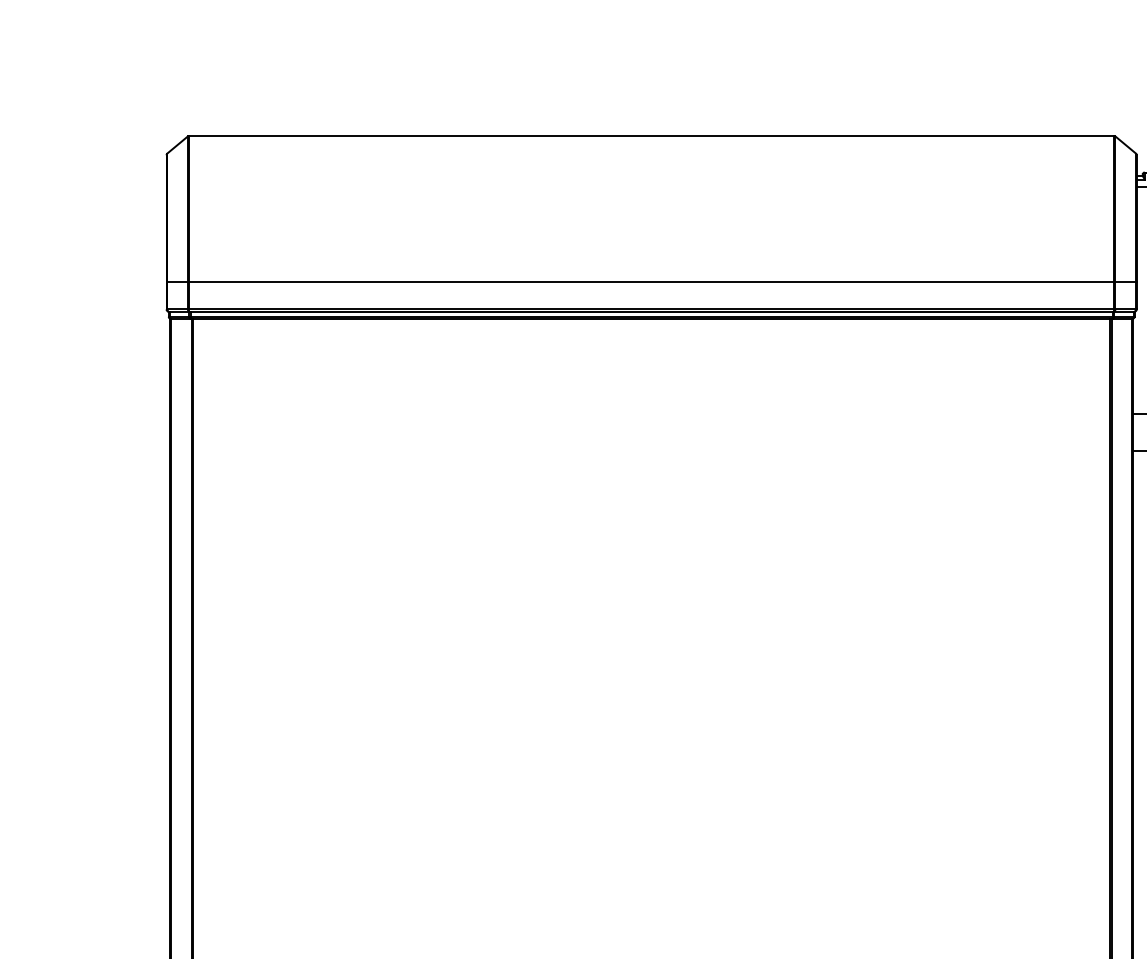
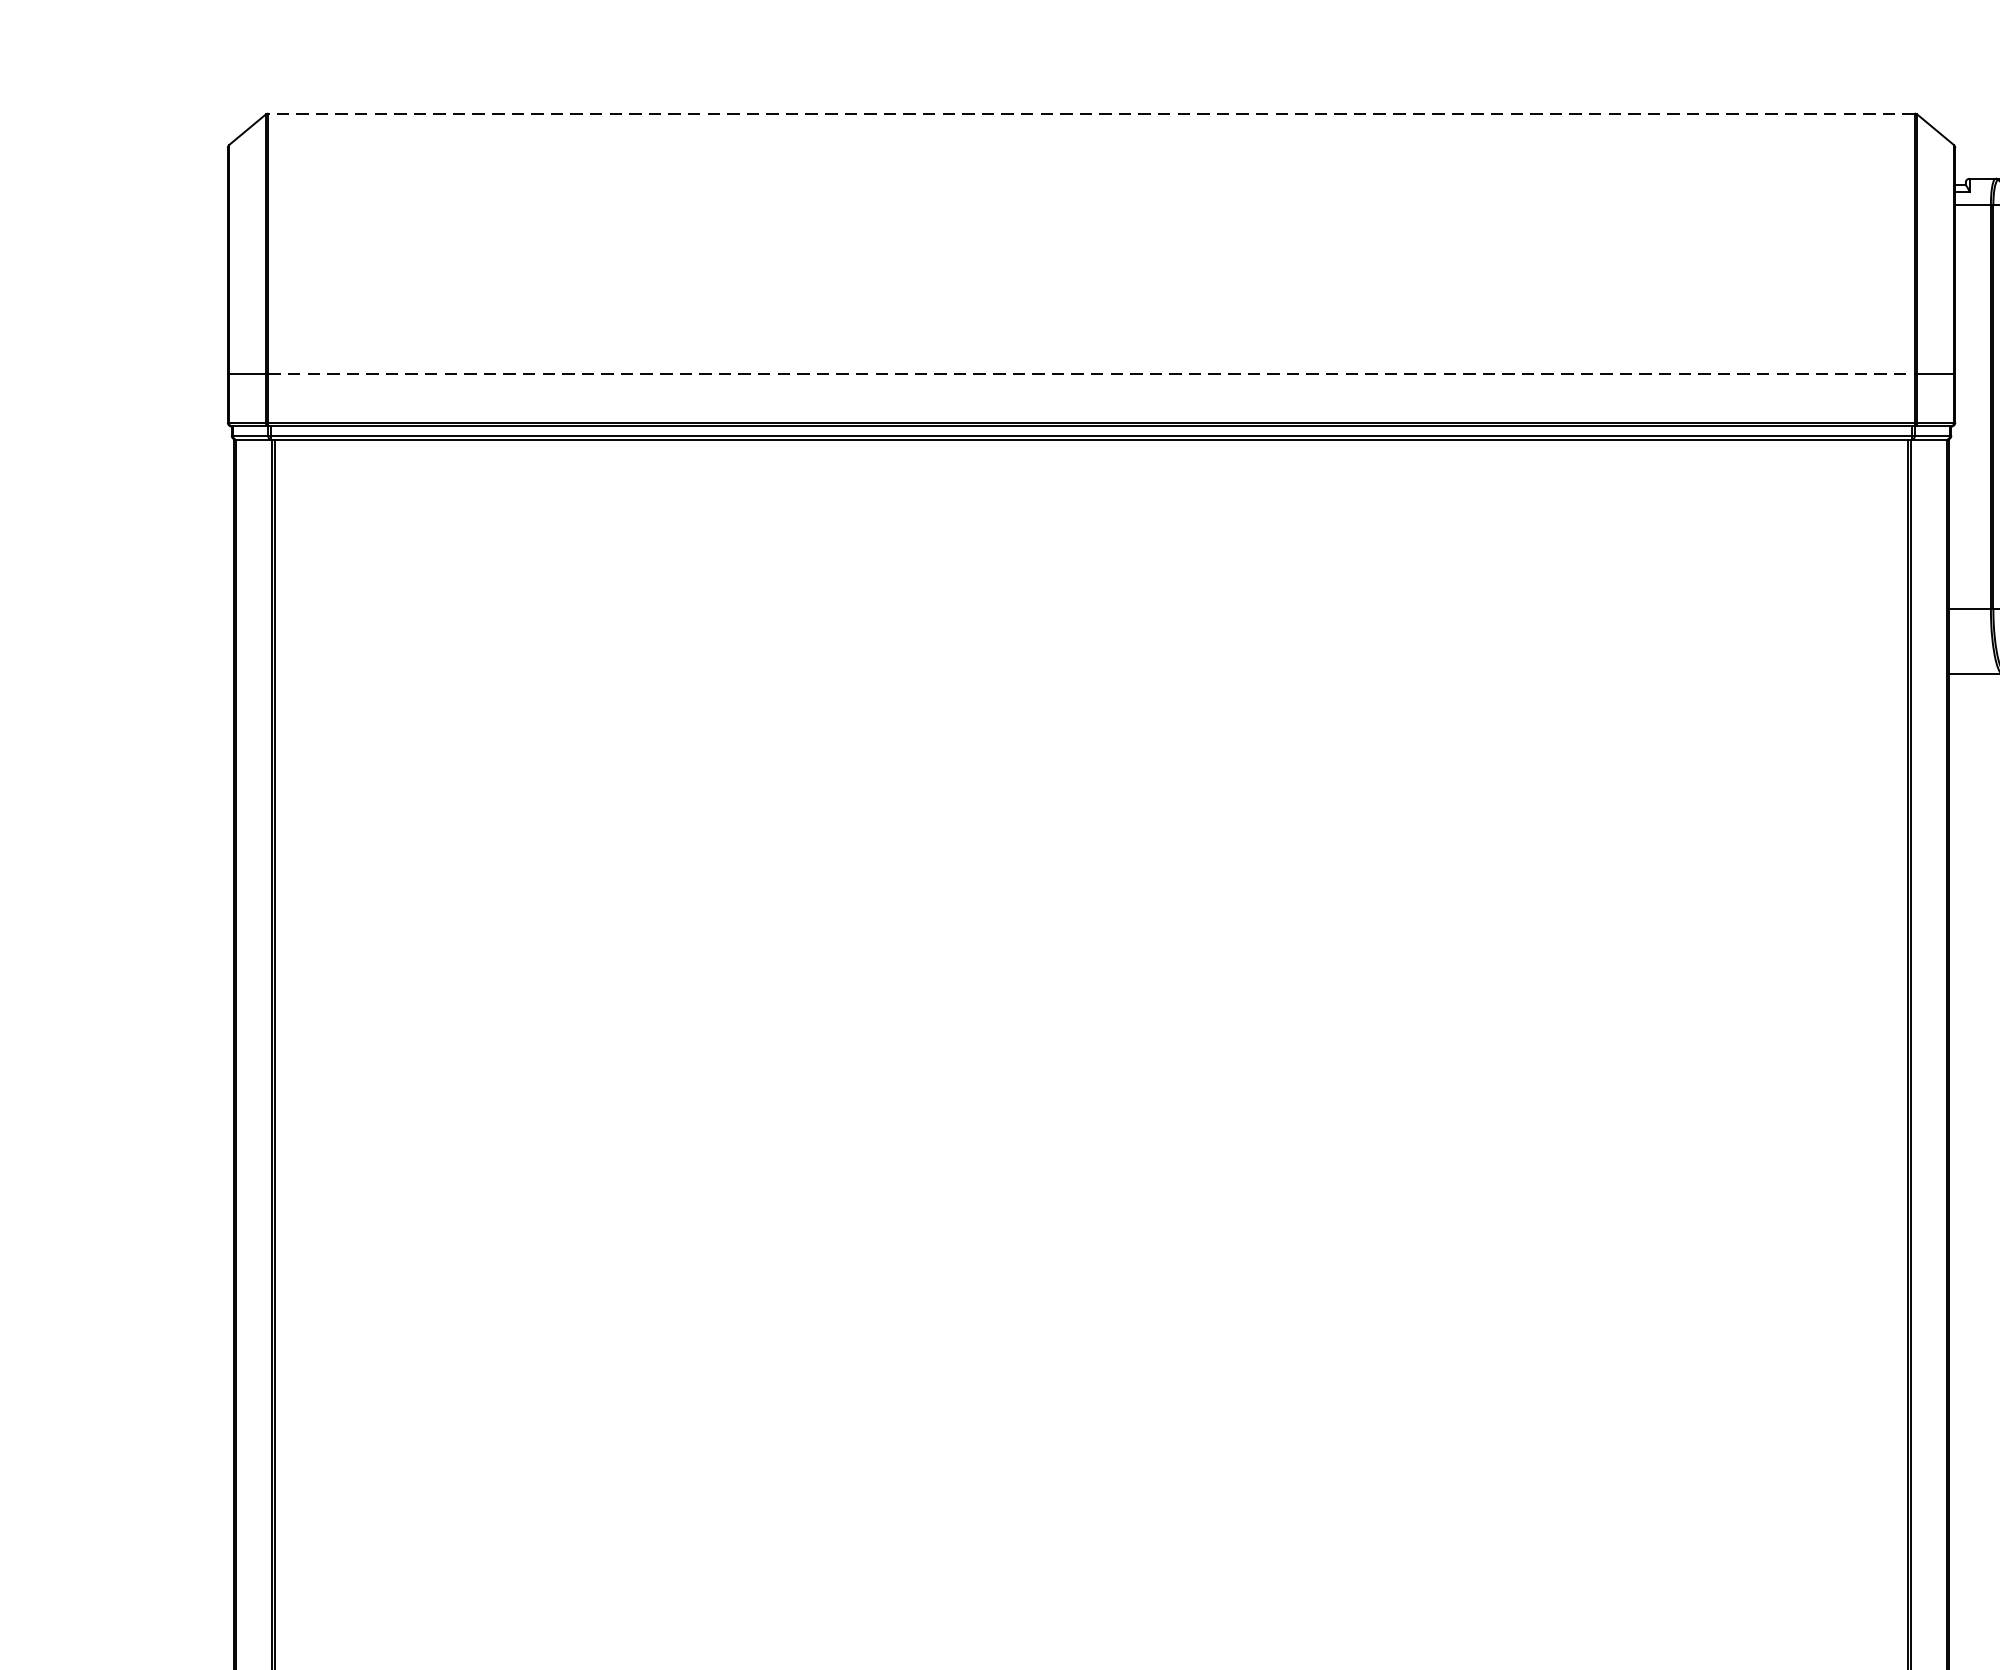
line: (651, 135) -> (1091, 112), solid -> dashed
line: (652, 282) -> (1093, 374), solid -> dashed

